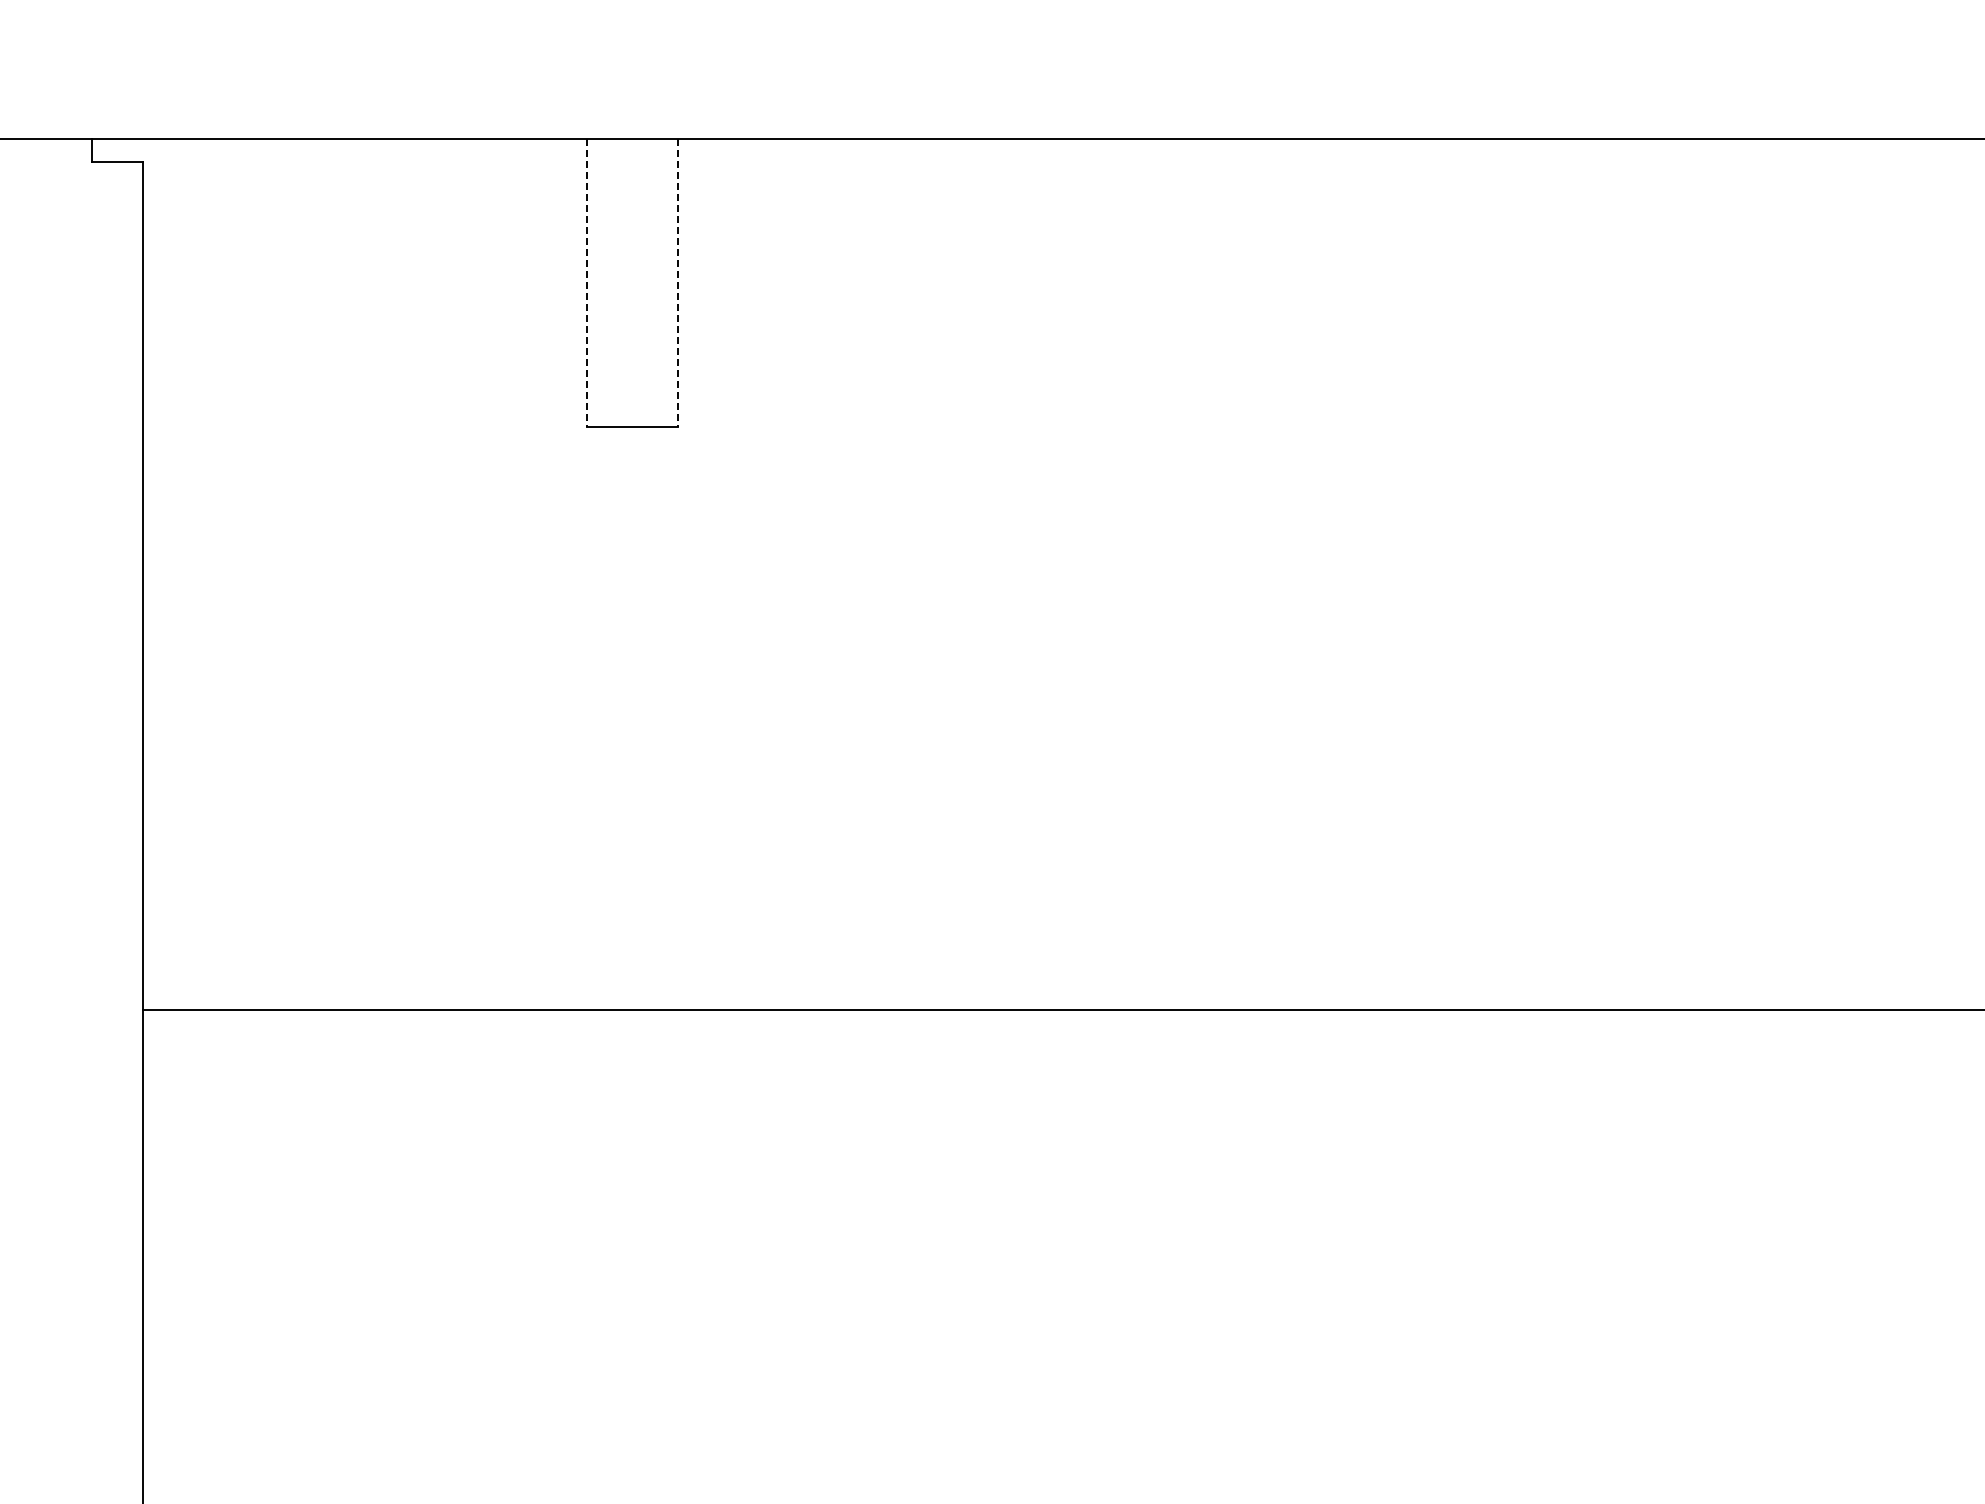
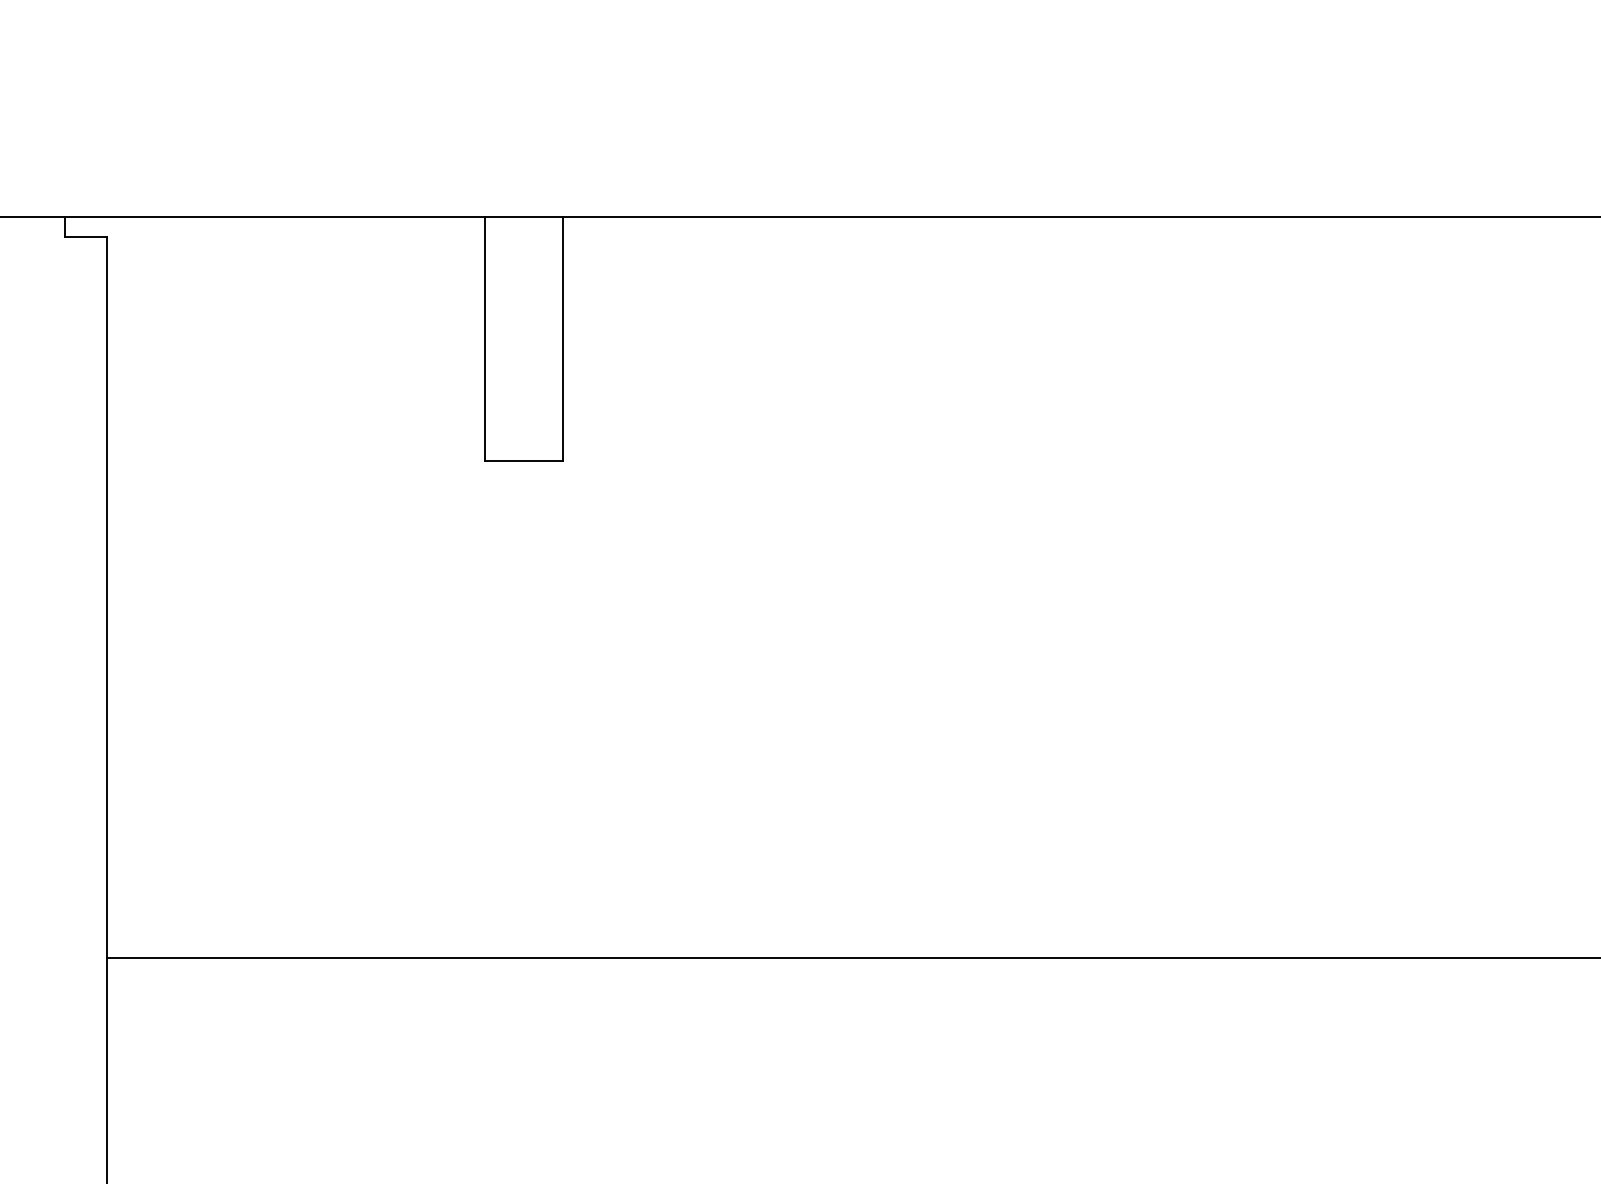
line: (587, 282) -> (485, 338), dashed -> solid
line: (678, 282) -> (563, 338), dashed -> solid

